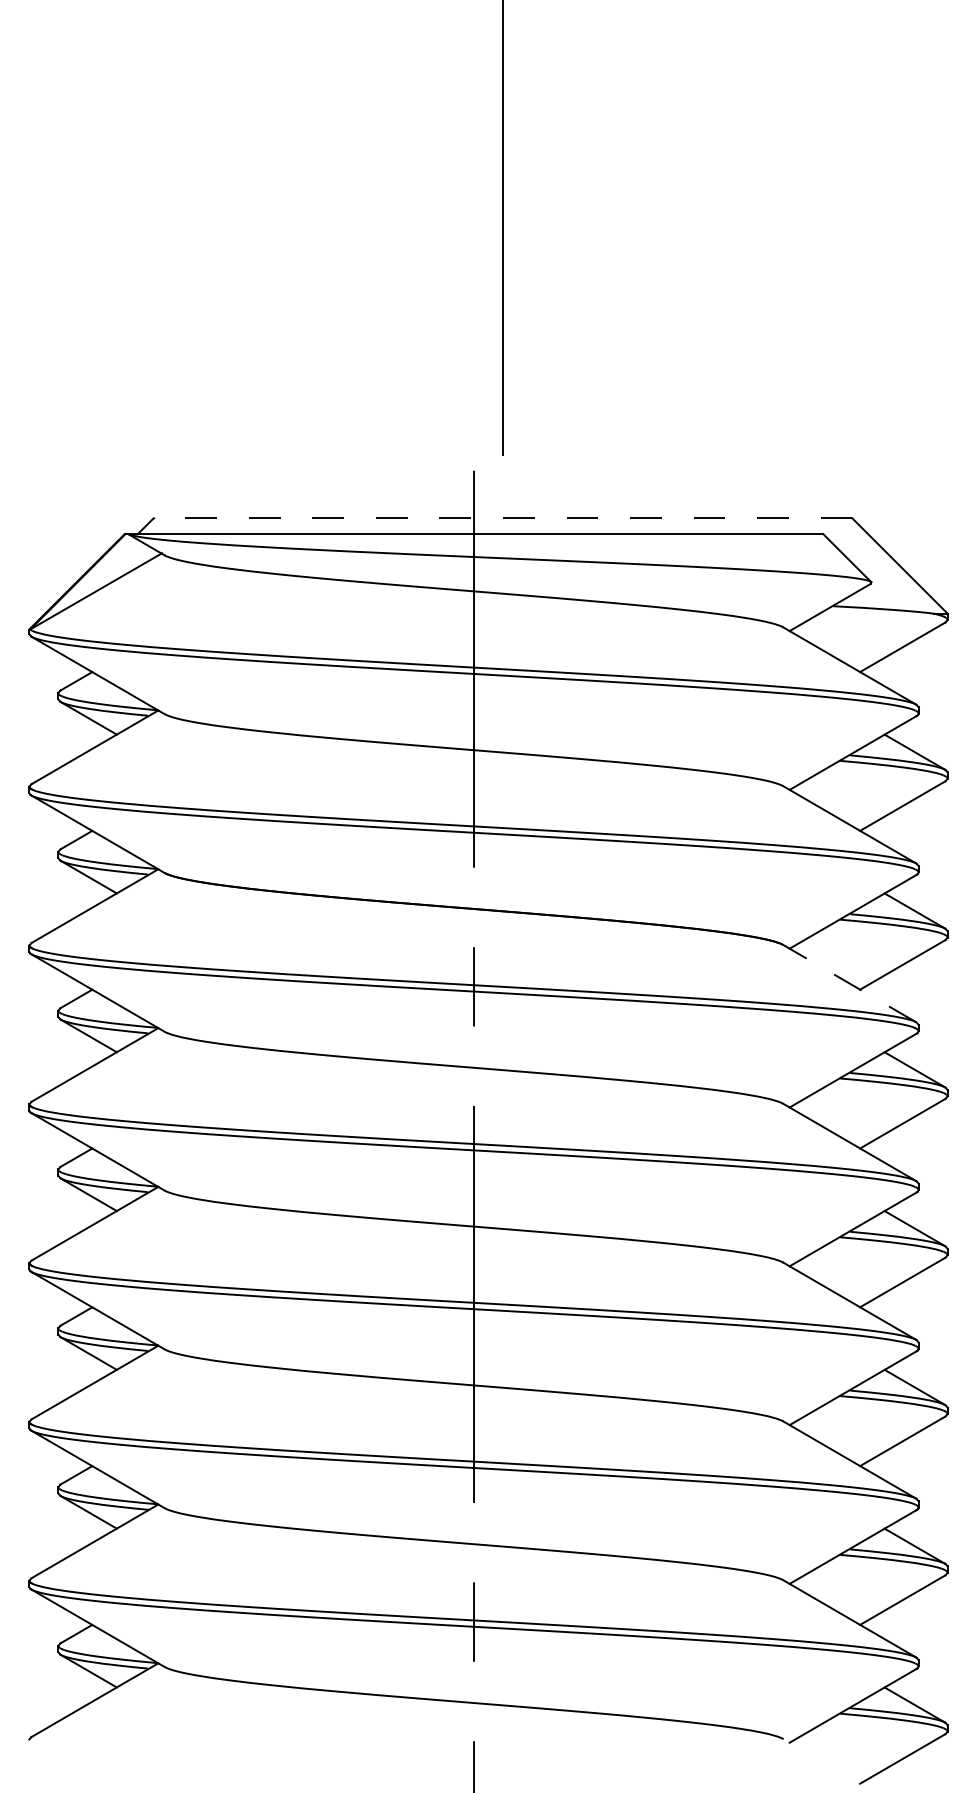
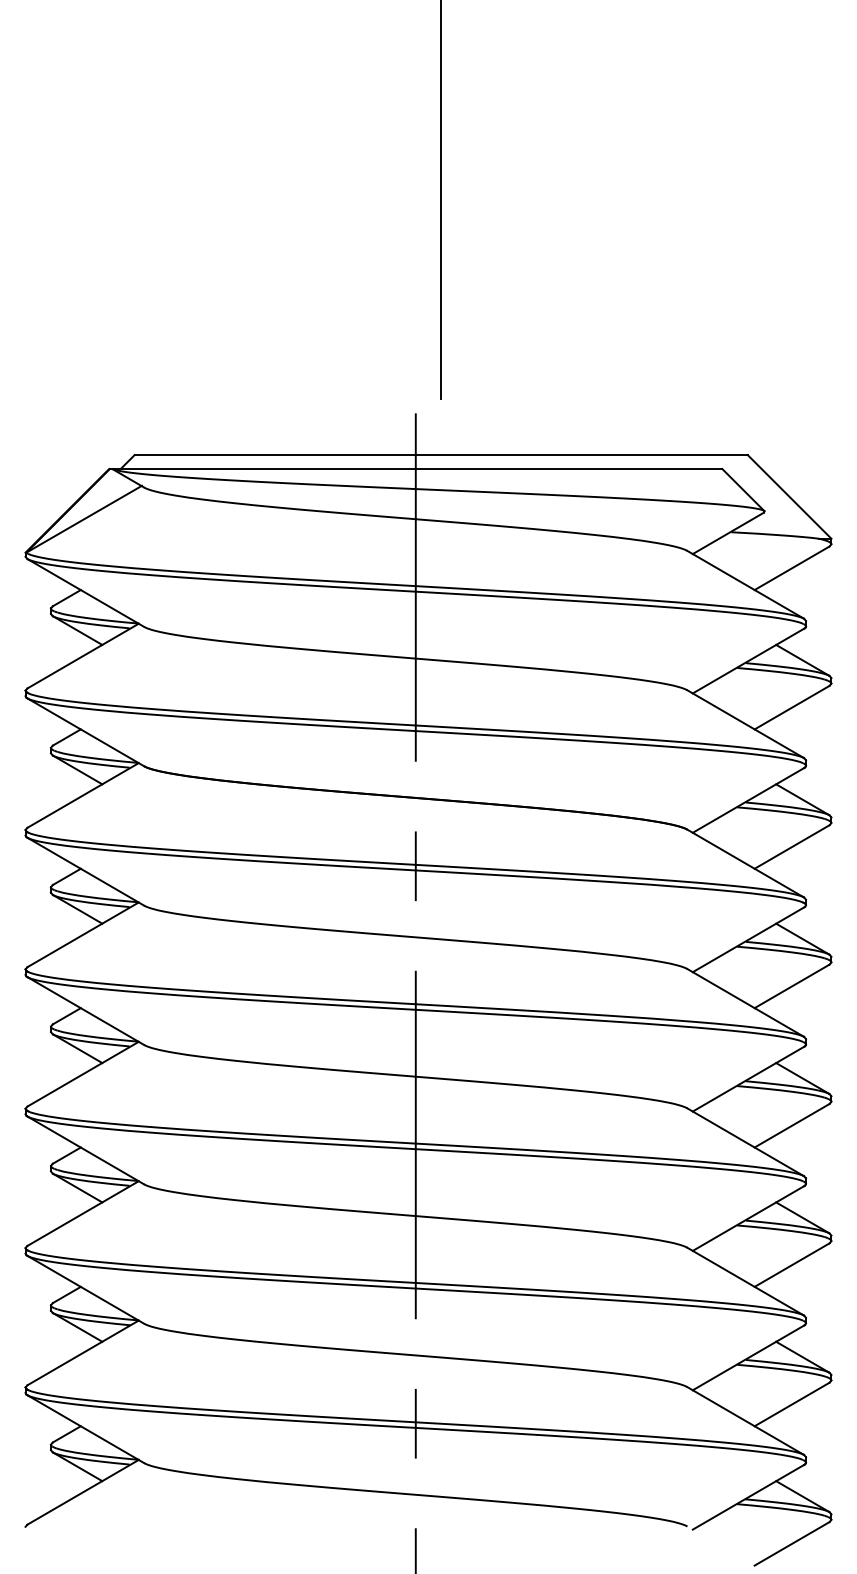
line: (502, 518) -> (440, 455), dashed -> solid
line: (850, 983) -> (746, 863), dashed -> solid

